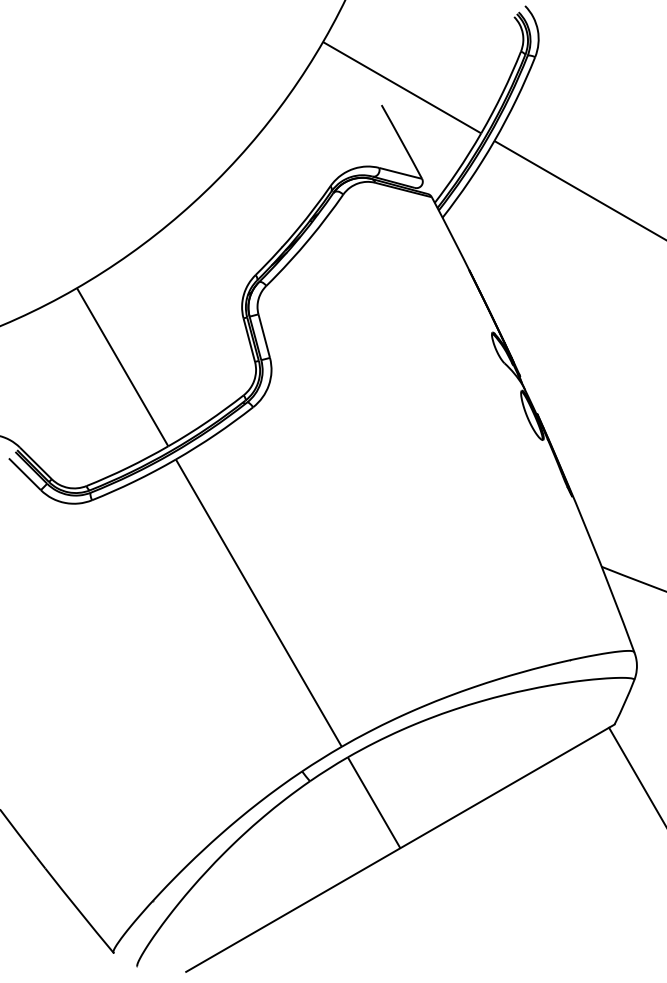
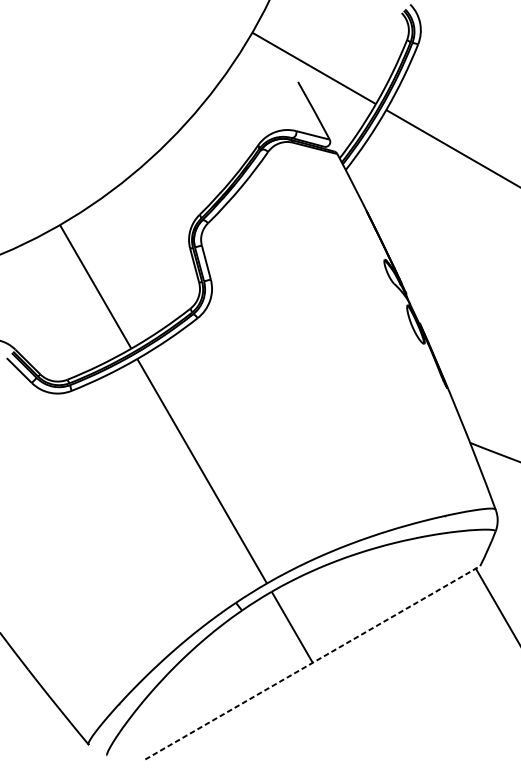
line: (400, 848) -> (312, 663), solid -> dashed

